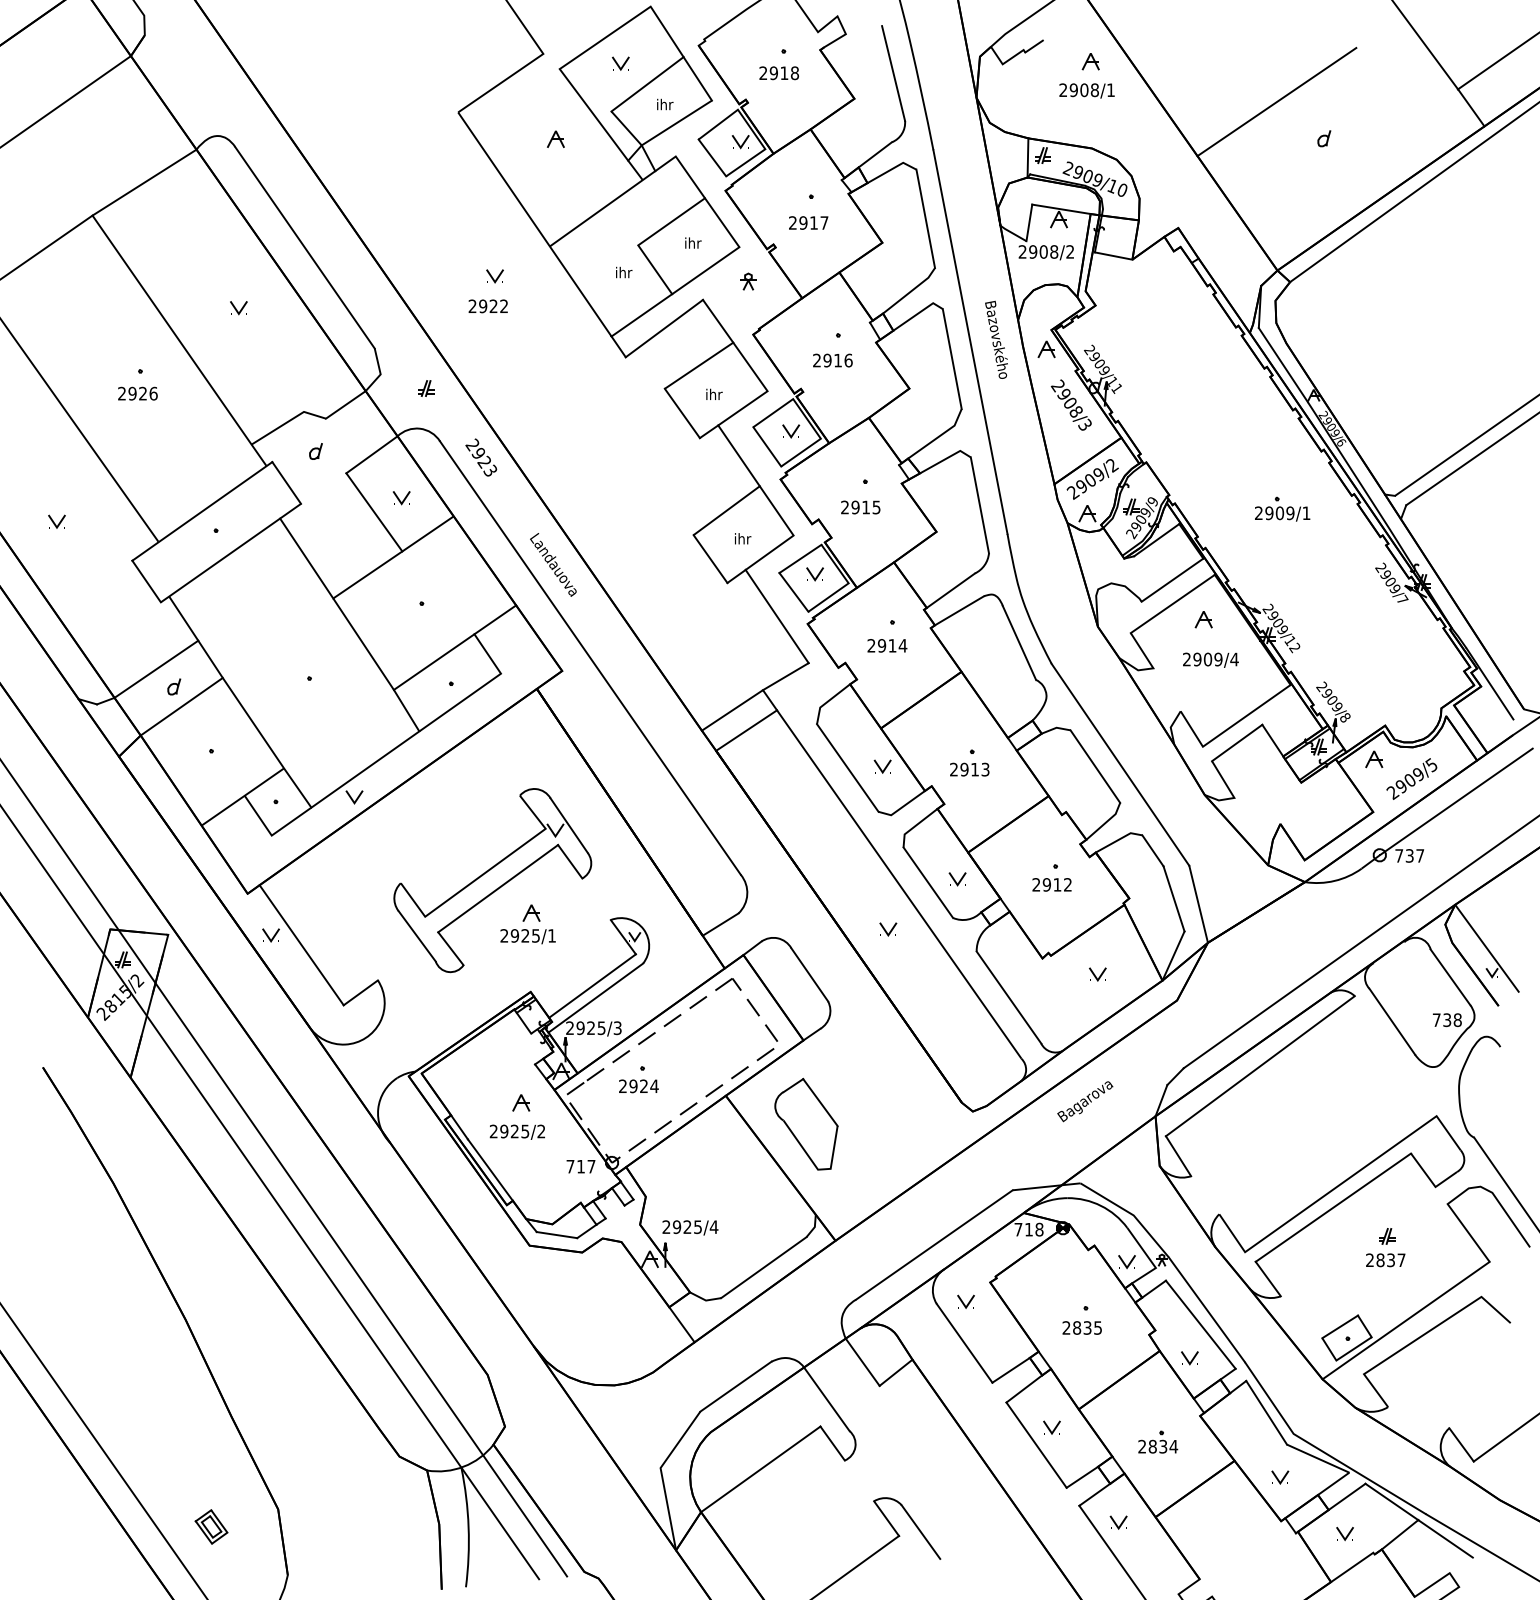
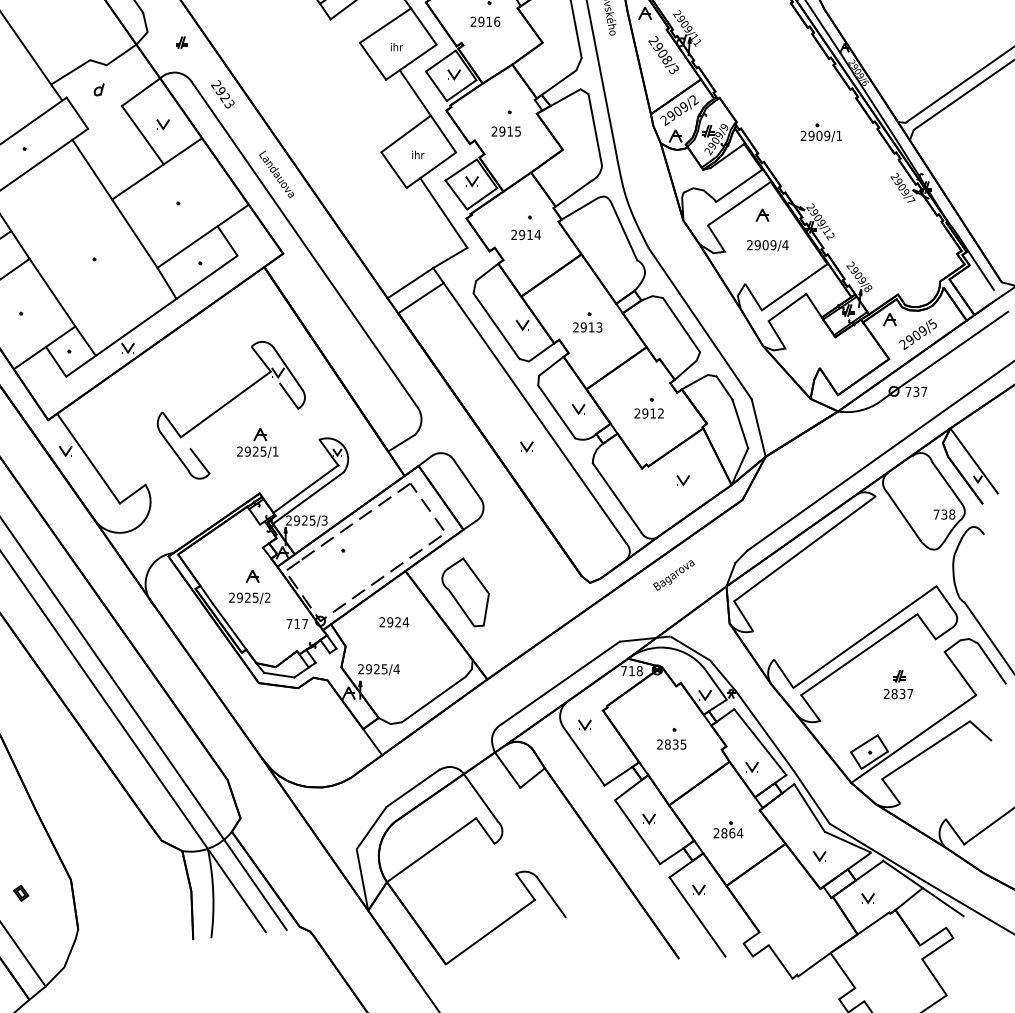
line: (498, 888) -> (235, 416), removed
text: (638, 1086) -> (394, 622), moved
text: (1163, 1446) -> (732, 833), 2834 -> 2864
part: (211, 1526) -> (21, 892), size x0.6

